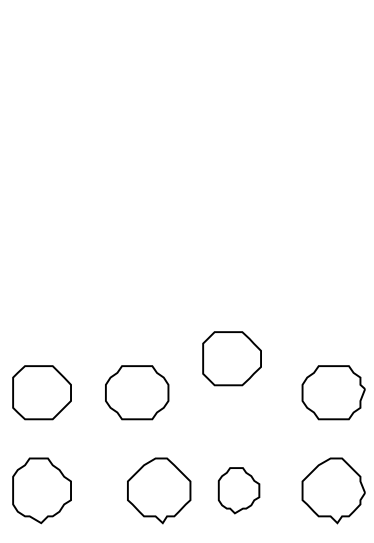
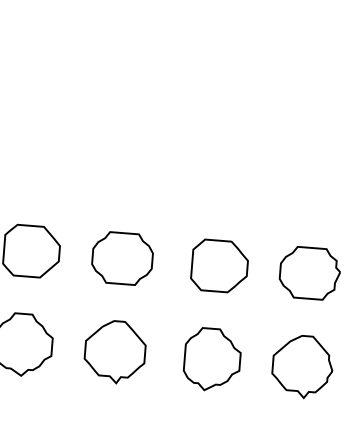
part: (231, 358) -> (219, 265), moved
part: (159, 490) -> (115, 351), moved
part: (238, 490) -> (211, 359), size x1.43

